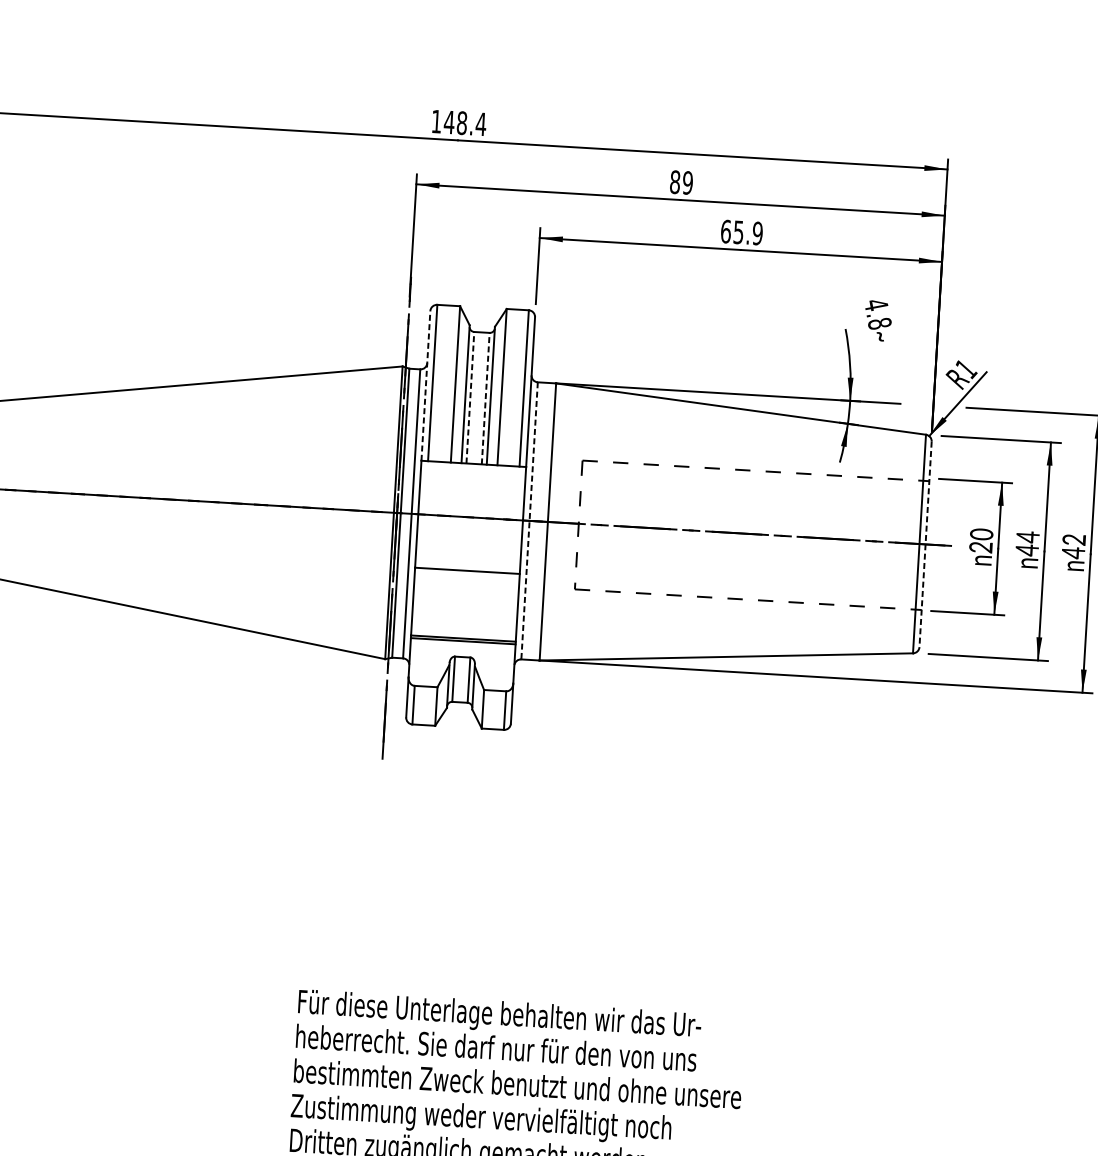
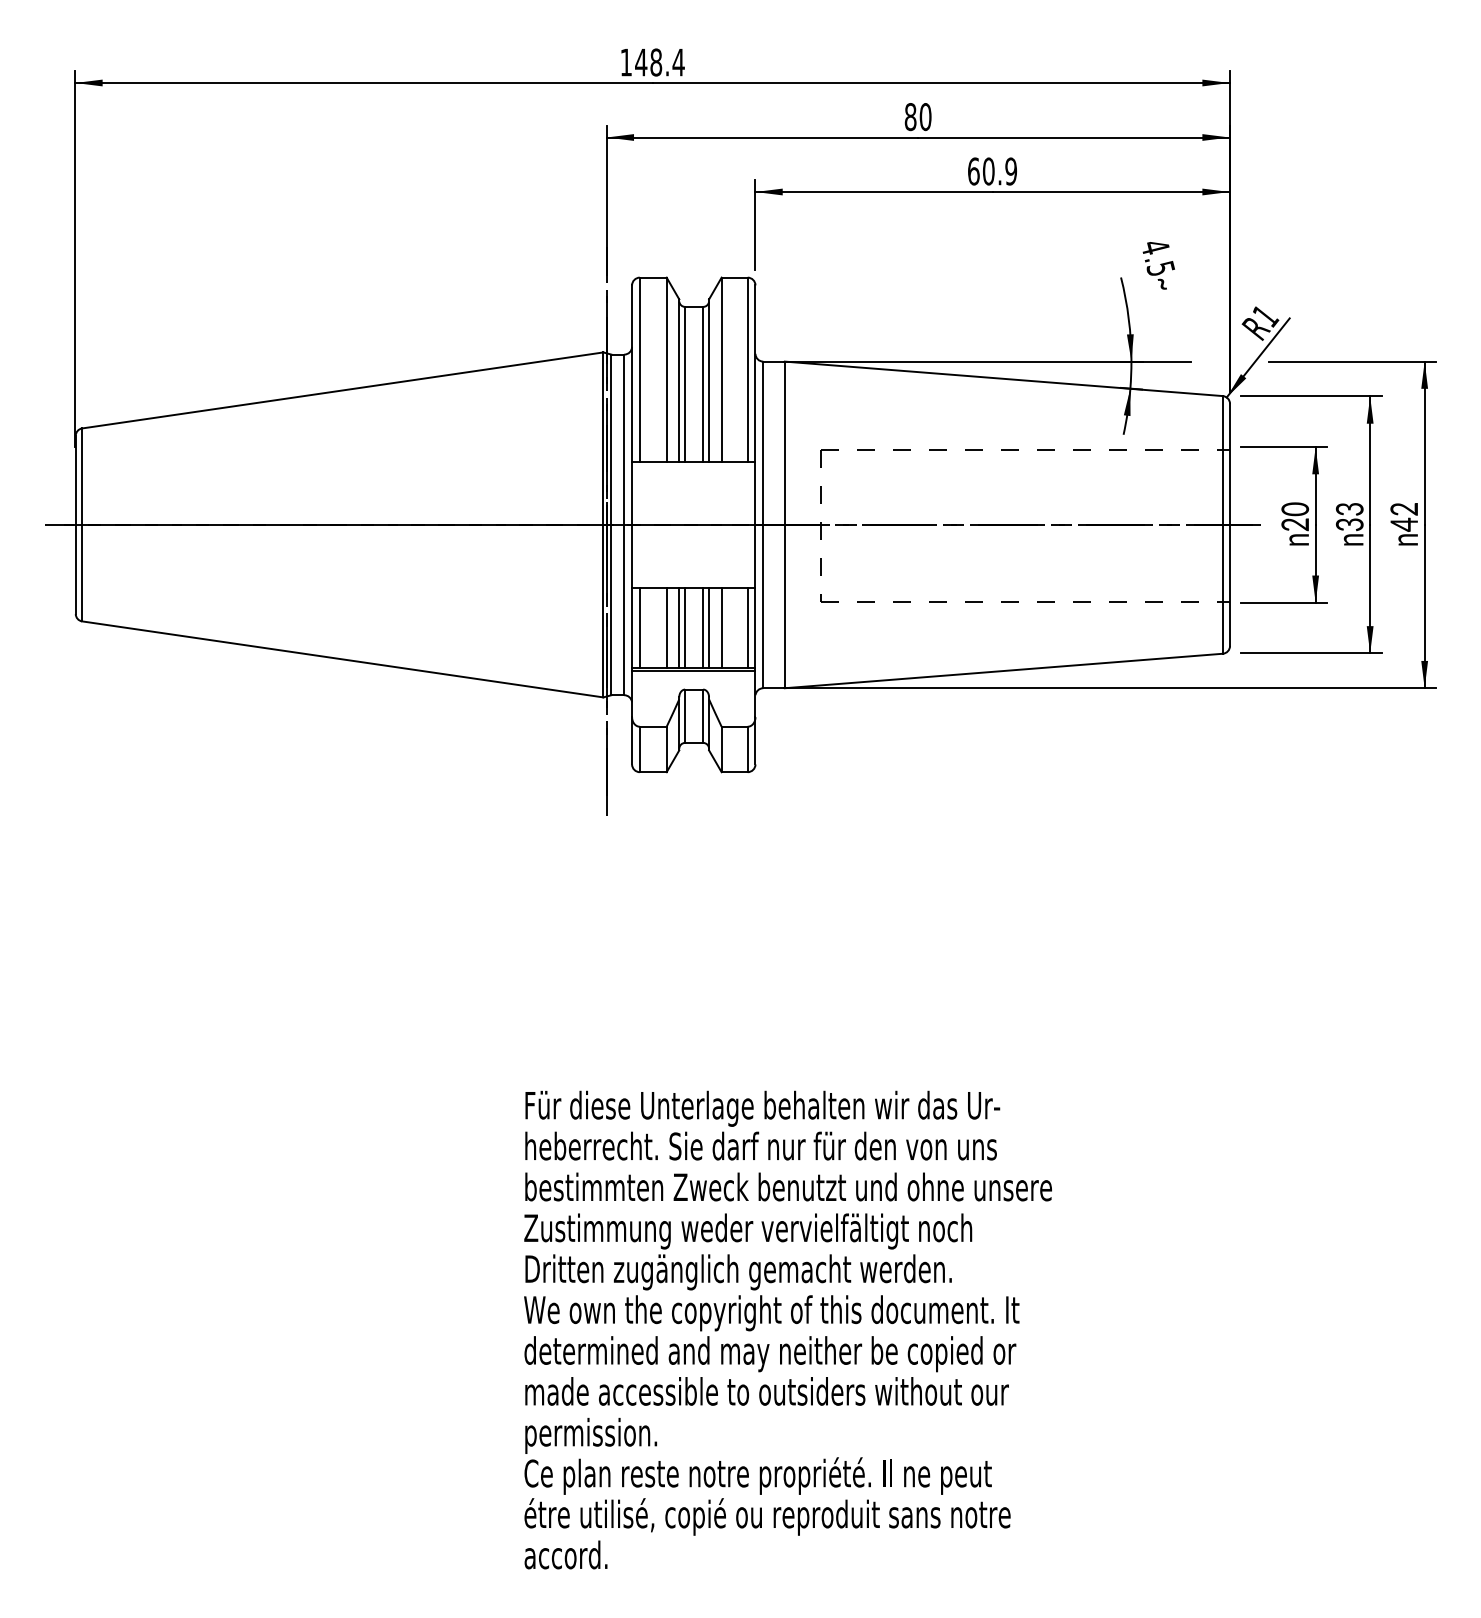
text: (687, 183) -> (925, 117), 89 -> 80
text: (738, 232) -> (988, 171), 65.9 -> 60.9
text: (879, 323) -> (1160, 268), 4.8 -> 4.5
line: (426, 385) -> (632, 373), dashed -> solid
line: (470, 396) -> (685, 383), dashed -> solid
line: (486, 397) -> (703, 383), dashed -> solid
line: (529, 521) -> (763, 525), dashed -> solid
text: (1027, 543) -> (1349, 516), 44 -> 33
line: (925, 544) -> (1230, 525), dashed -> solid
line: (419, 601) -> (639, 627), added
line: (442, 603) -> (666, 627), added
line: (453, 603) -> (679, 627), added
line: (458, 603) -> (685, 627), added
line: (473, 604) -> (703, 627), added
line: (478, 605) -> (709, 627), added
line: (488, 605) -> (721, 627), added
line: (511, 607) -> (747, 627), added

